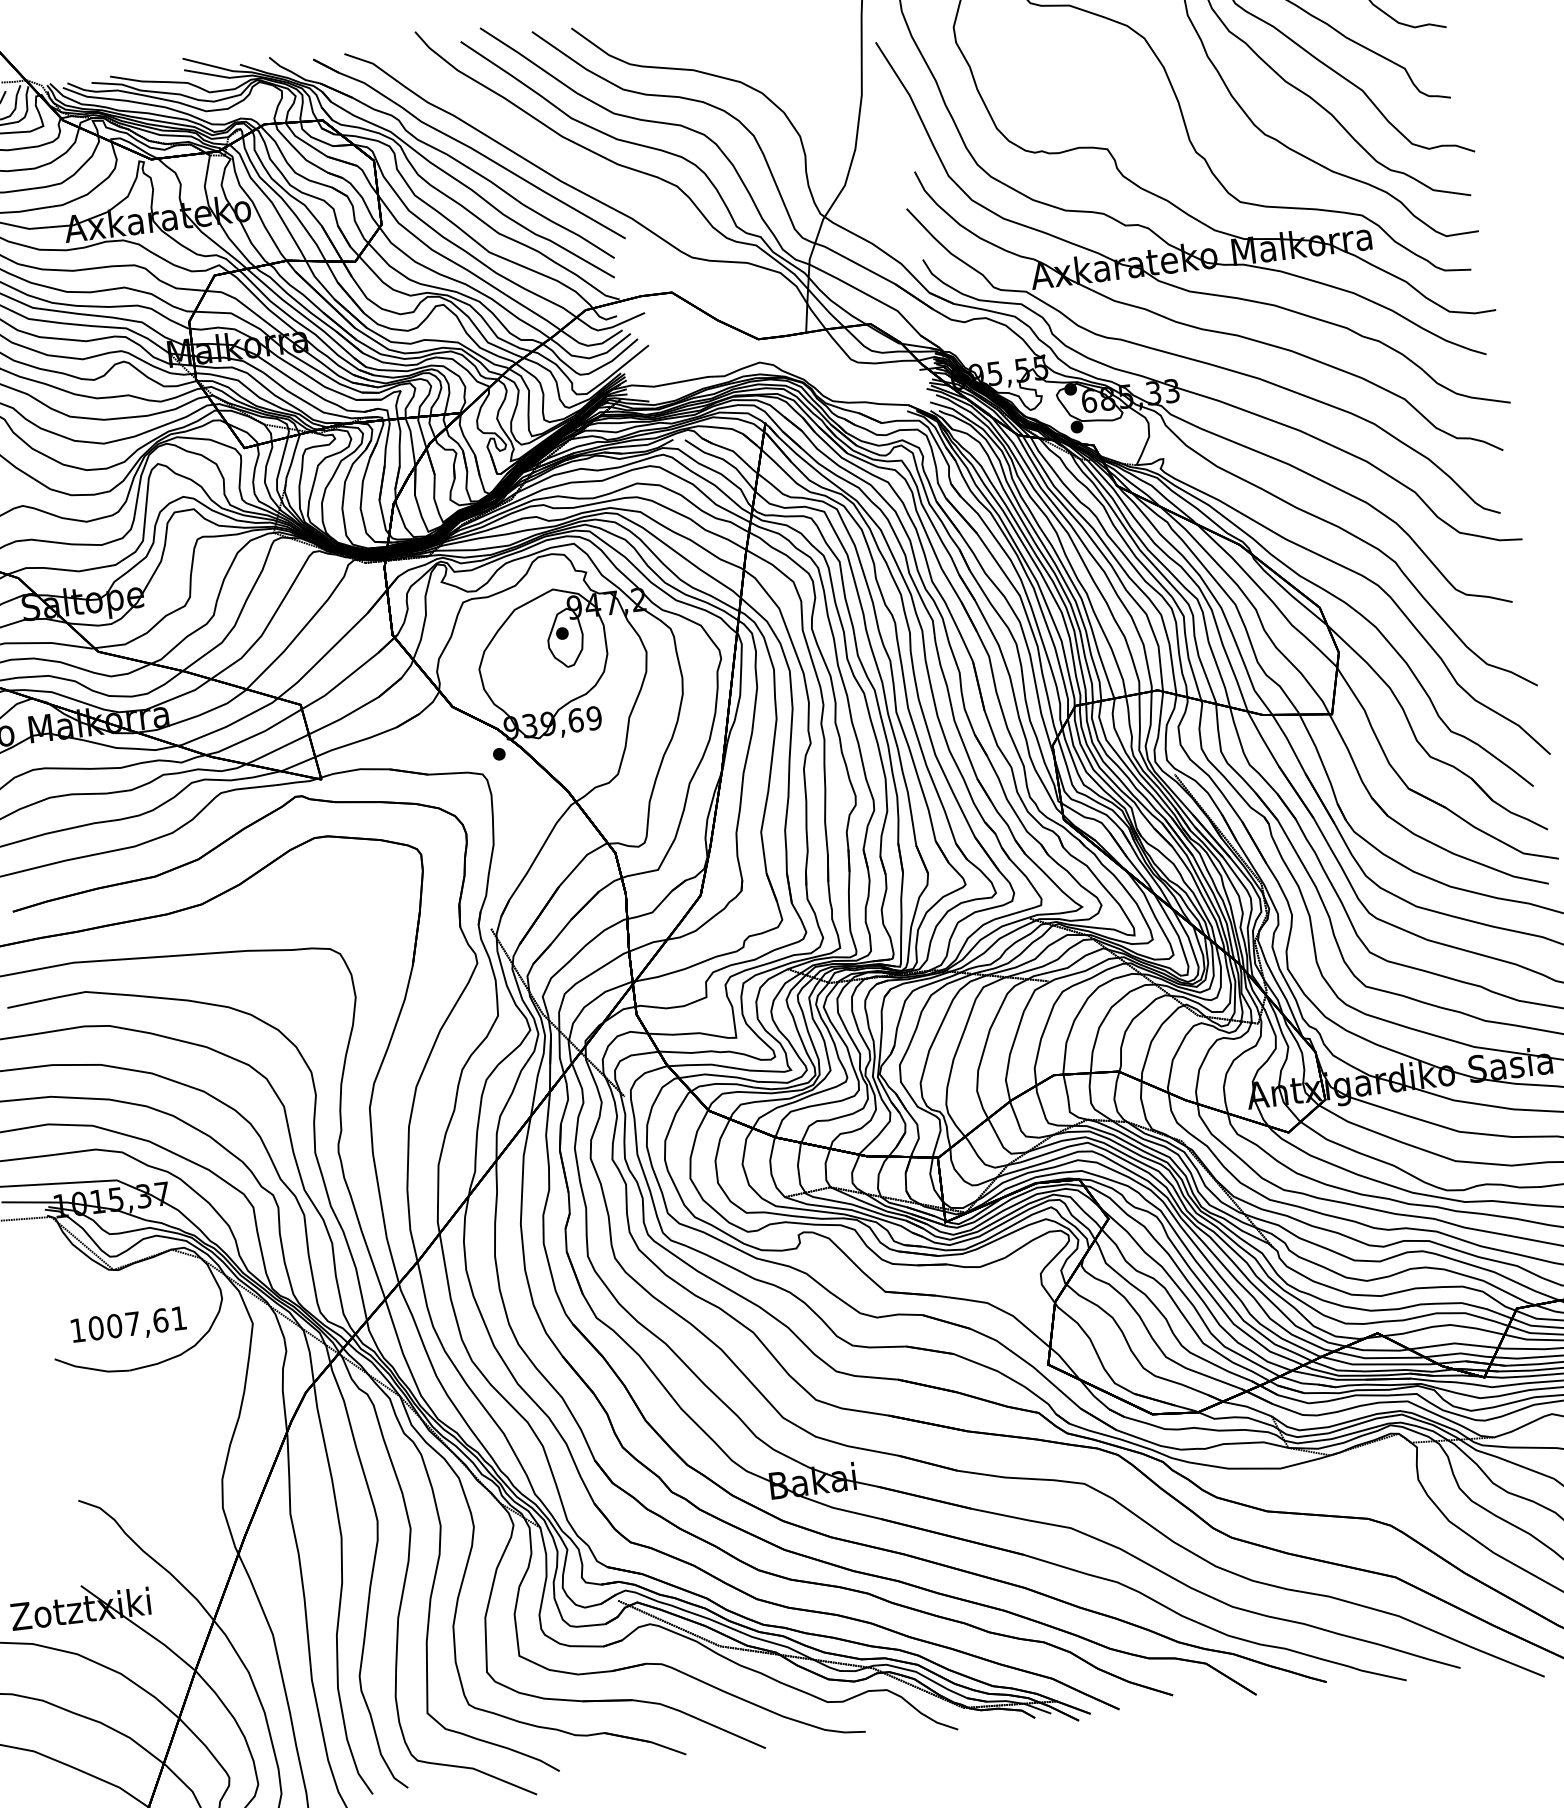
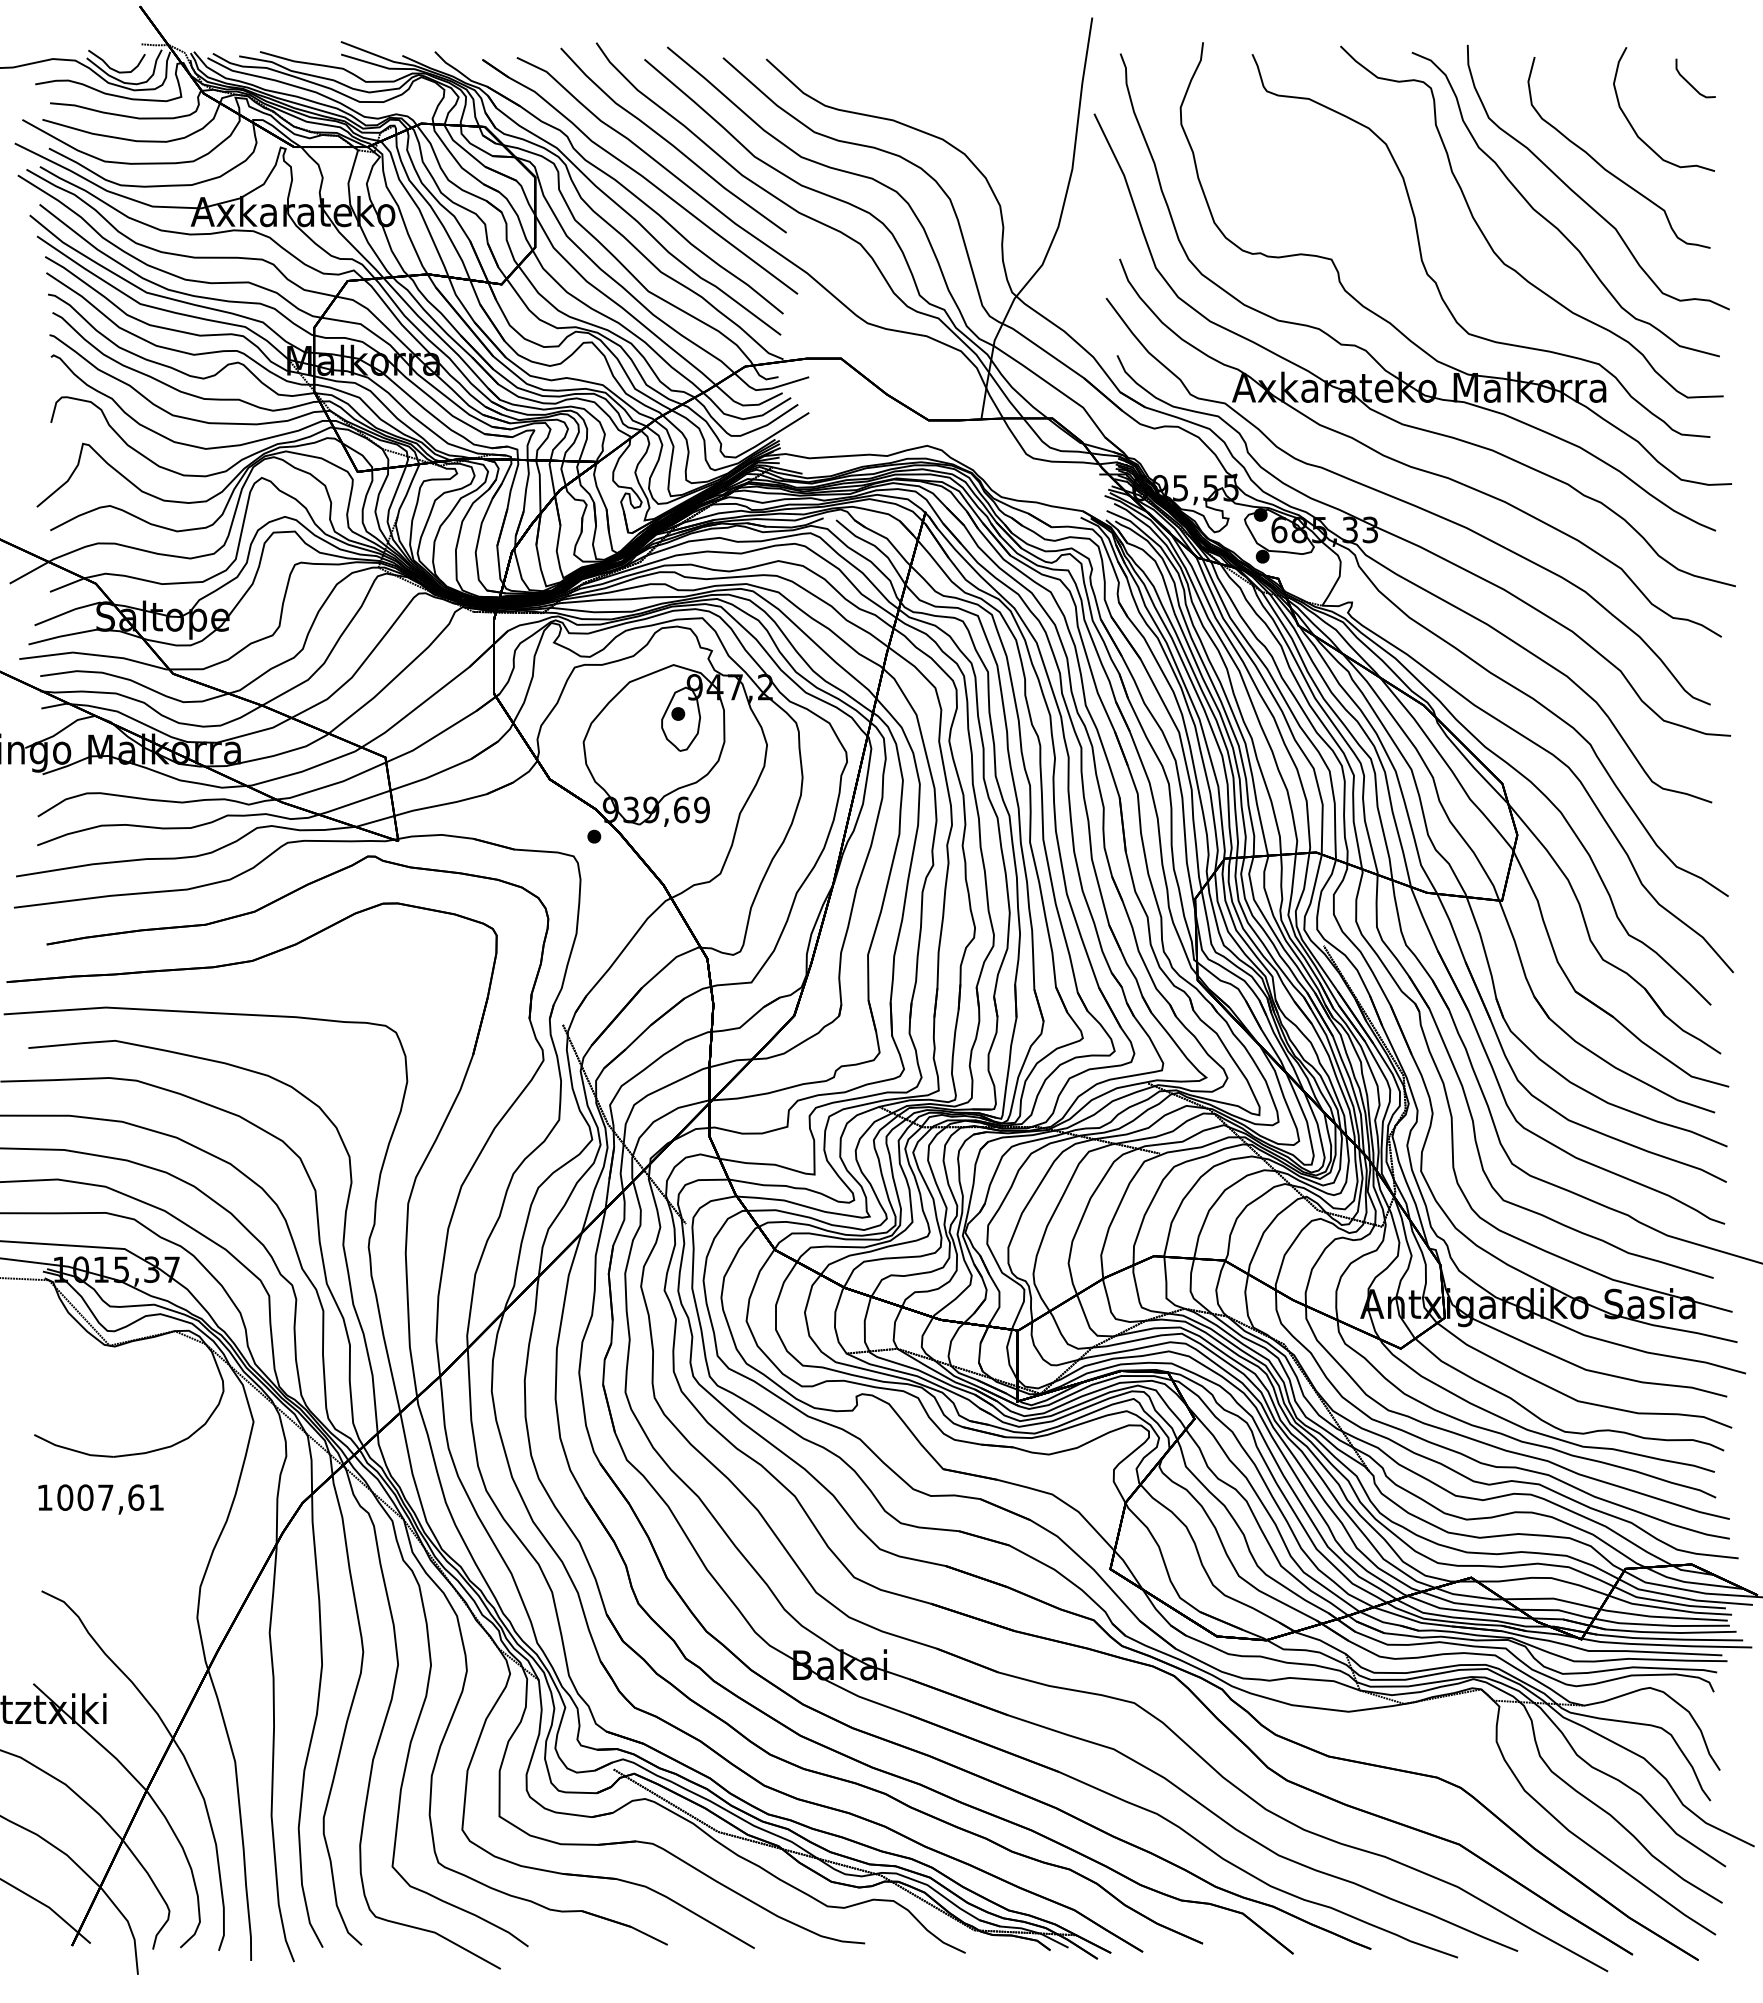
curve: (493, 114) -> (670, 142), added
text: (128, 1326) -> (100, 1499), moved

